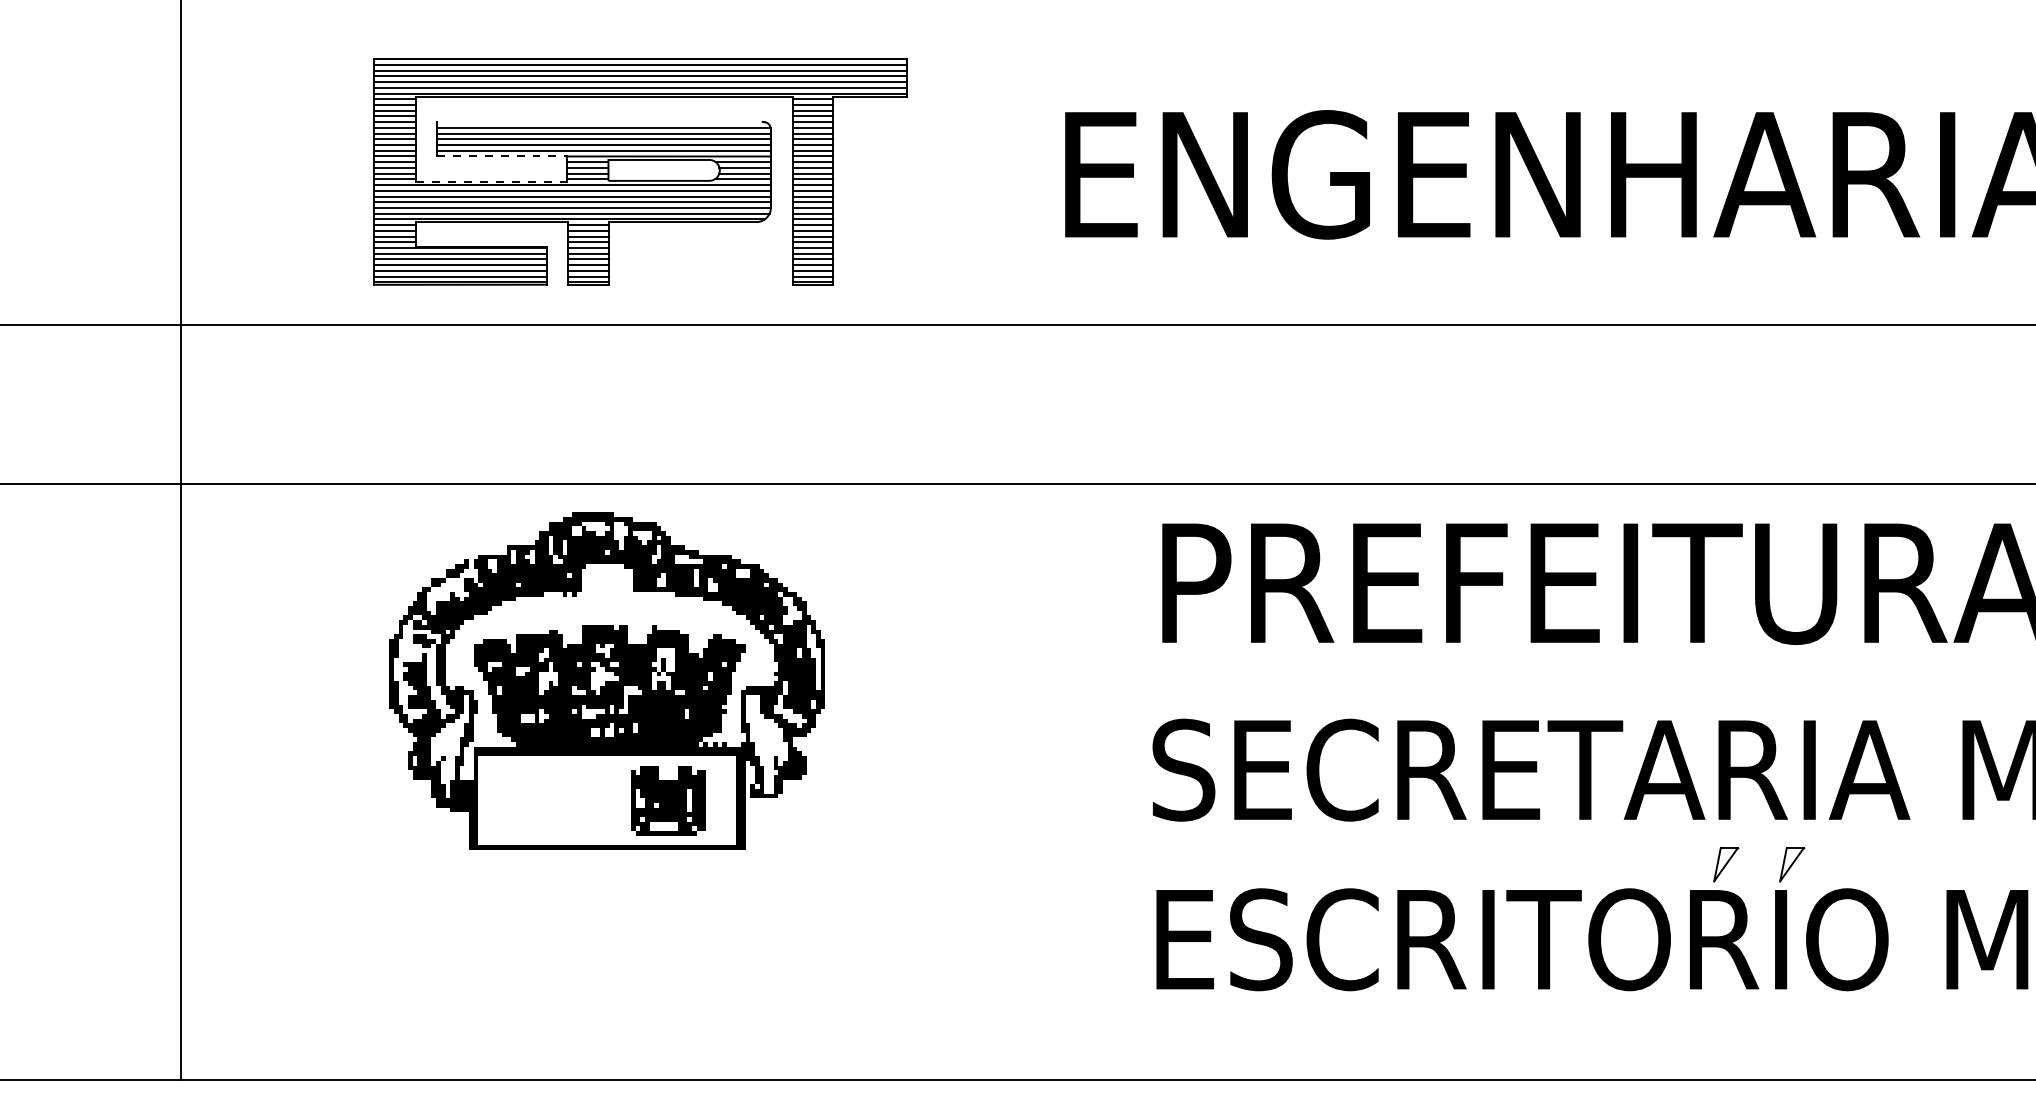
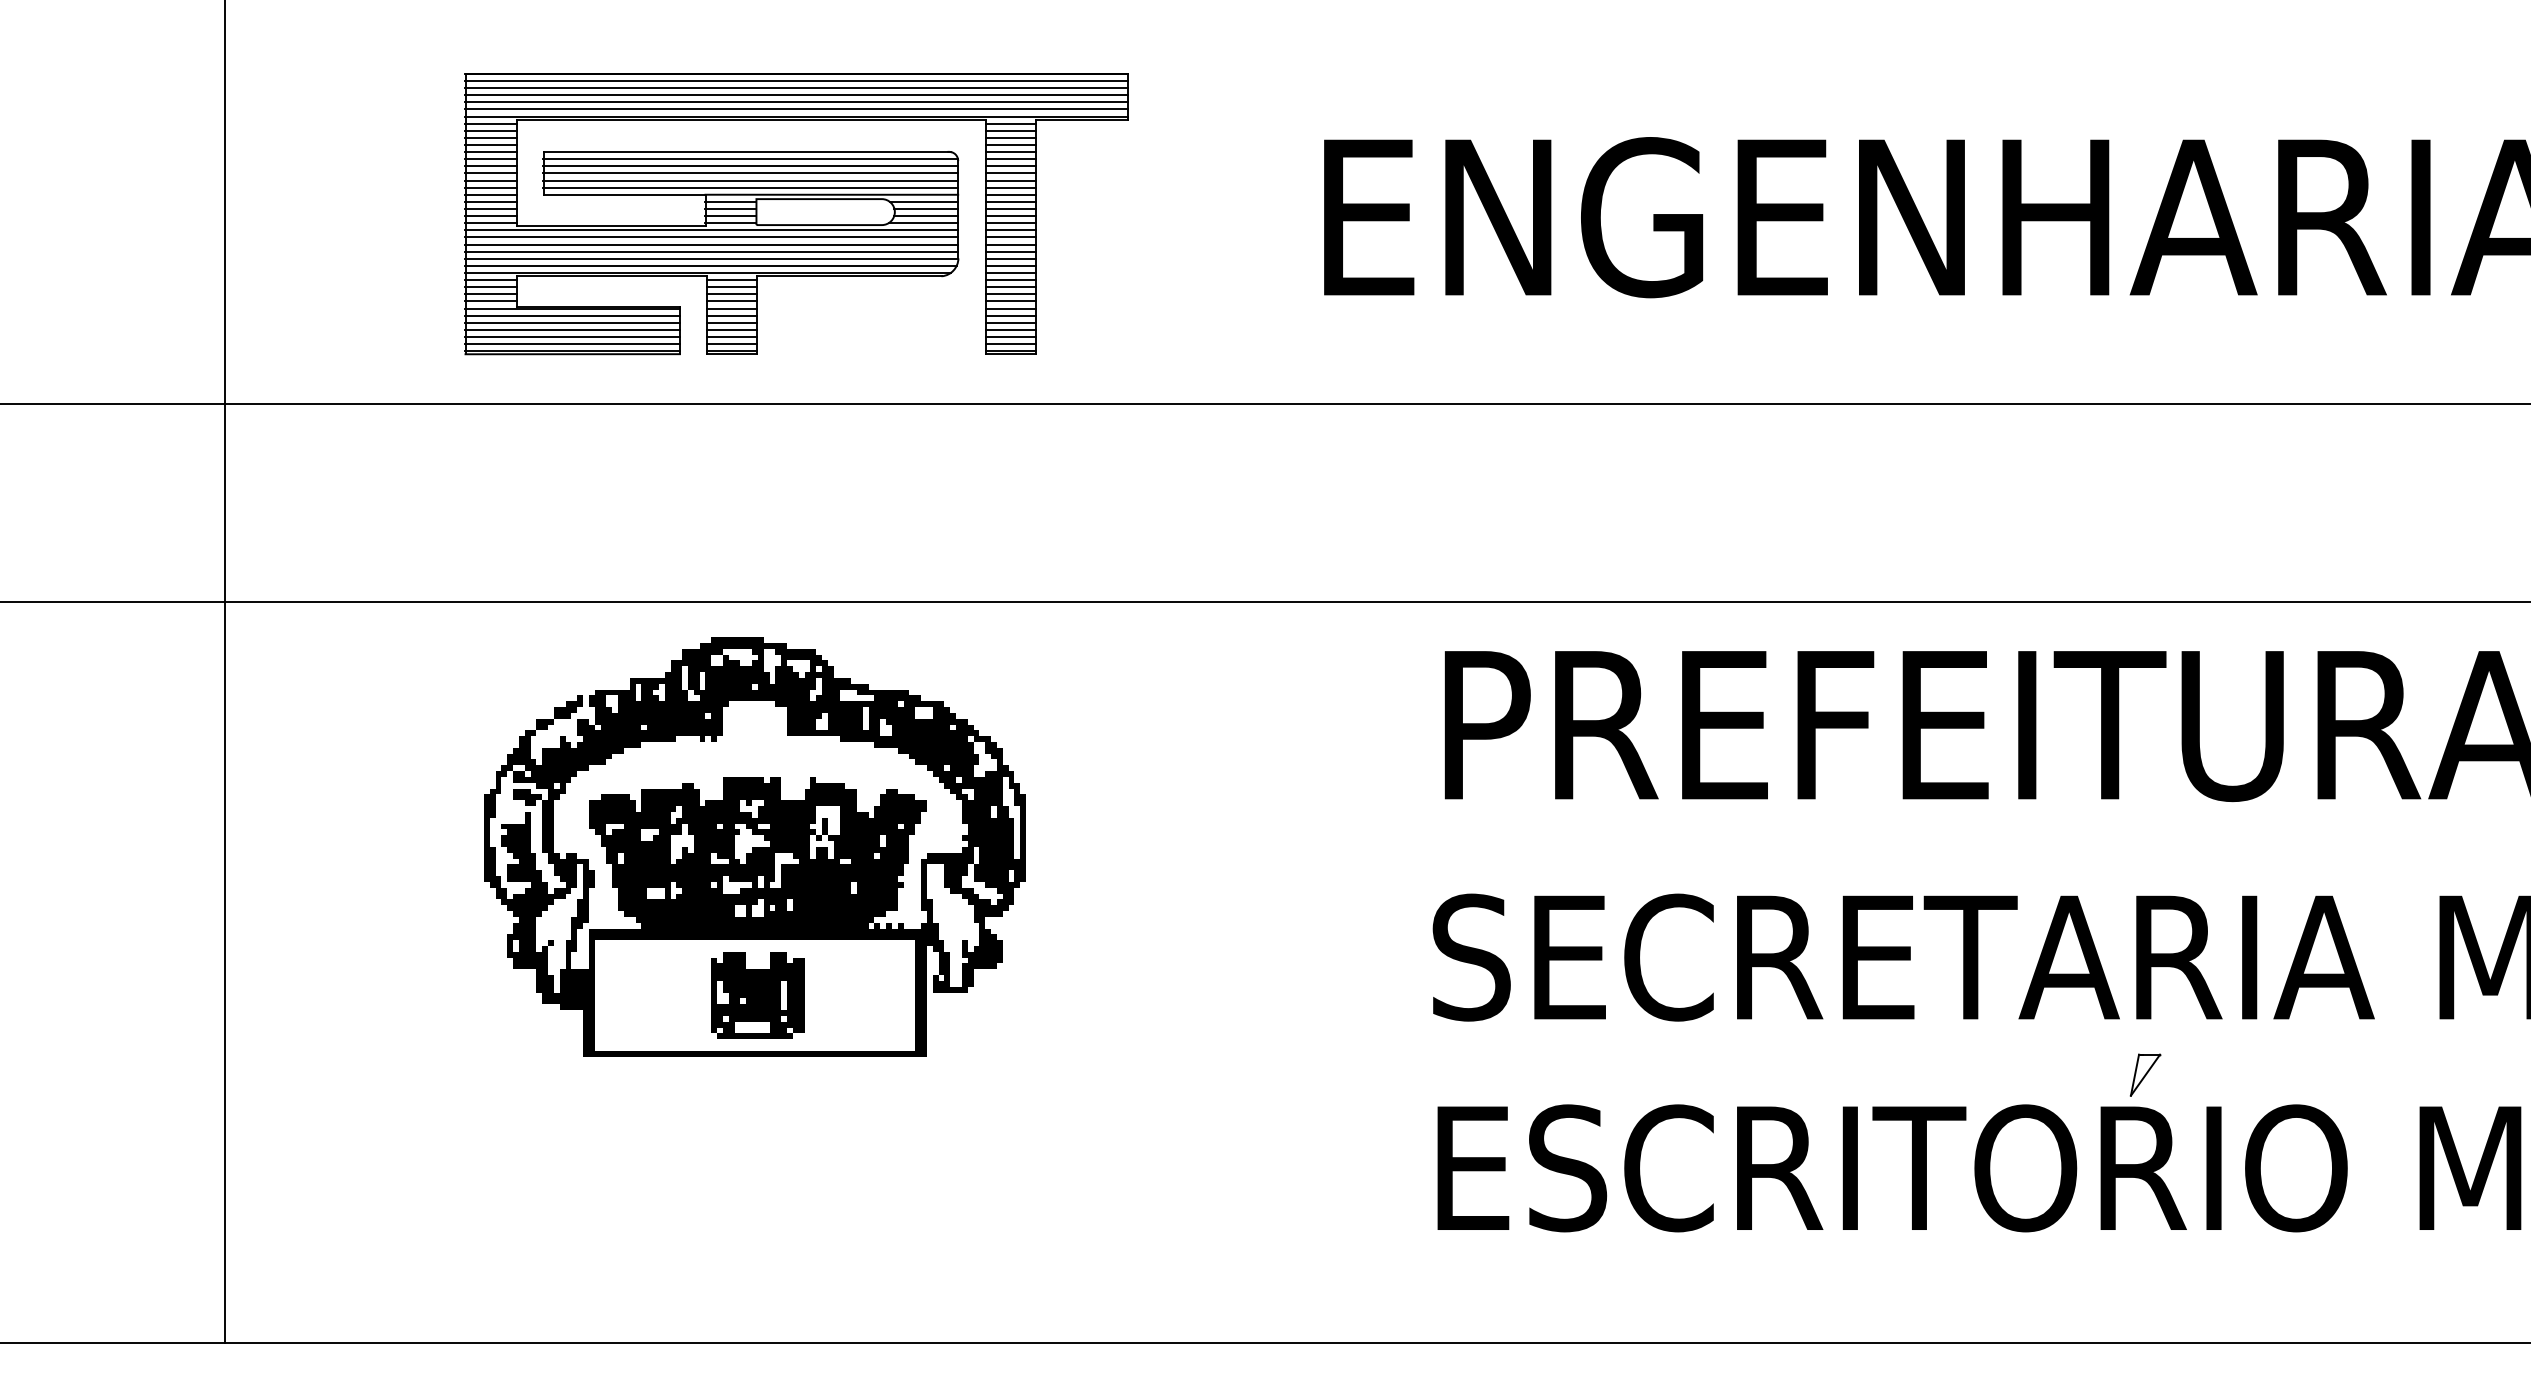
line: (599, 121) -> (745, 151), added
line: (502, 156) -> (624, 194), dashed -> solid
line: (491, 181) -> (610, 225), dashed -> solid
part: (668, 800) -> (757, 995), moved
part: (1791, 864) -> (2227, 1074), removed

